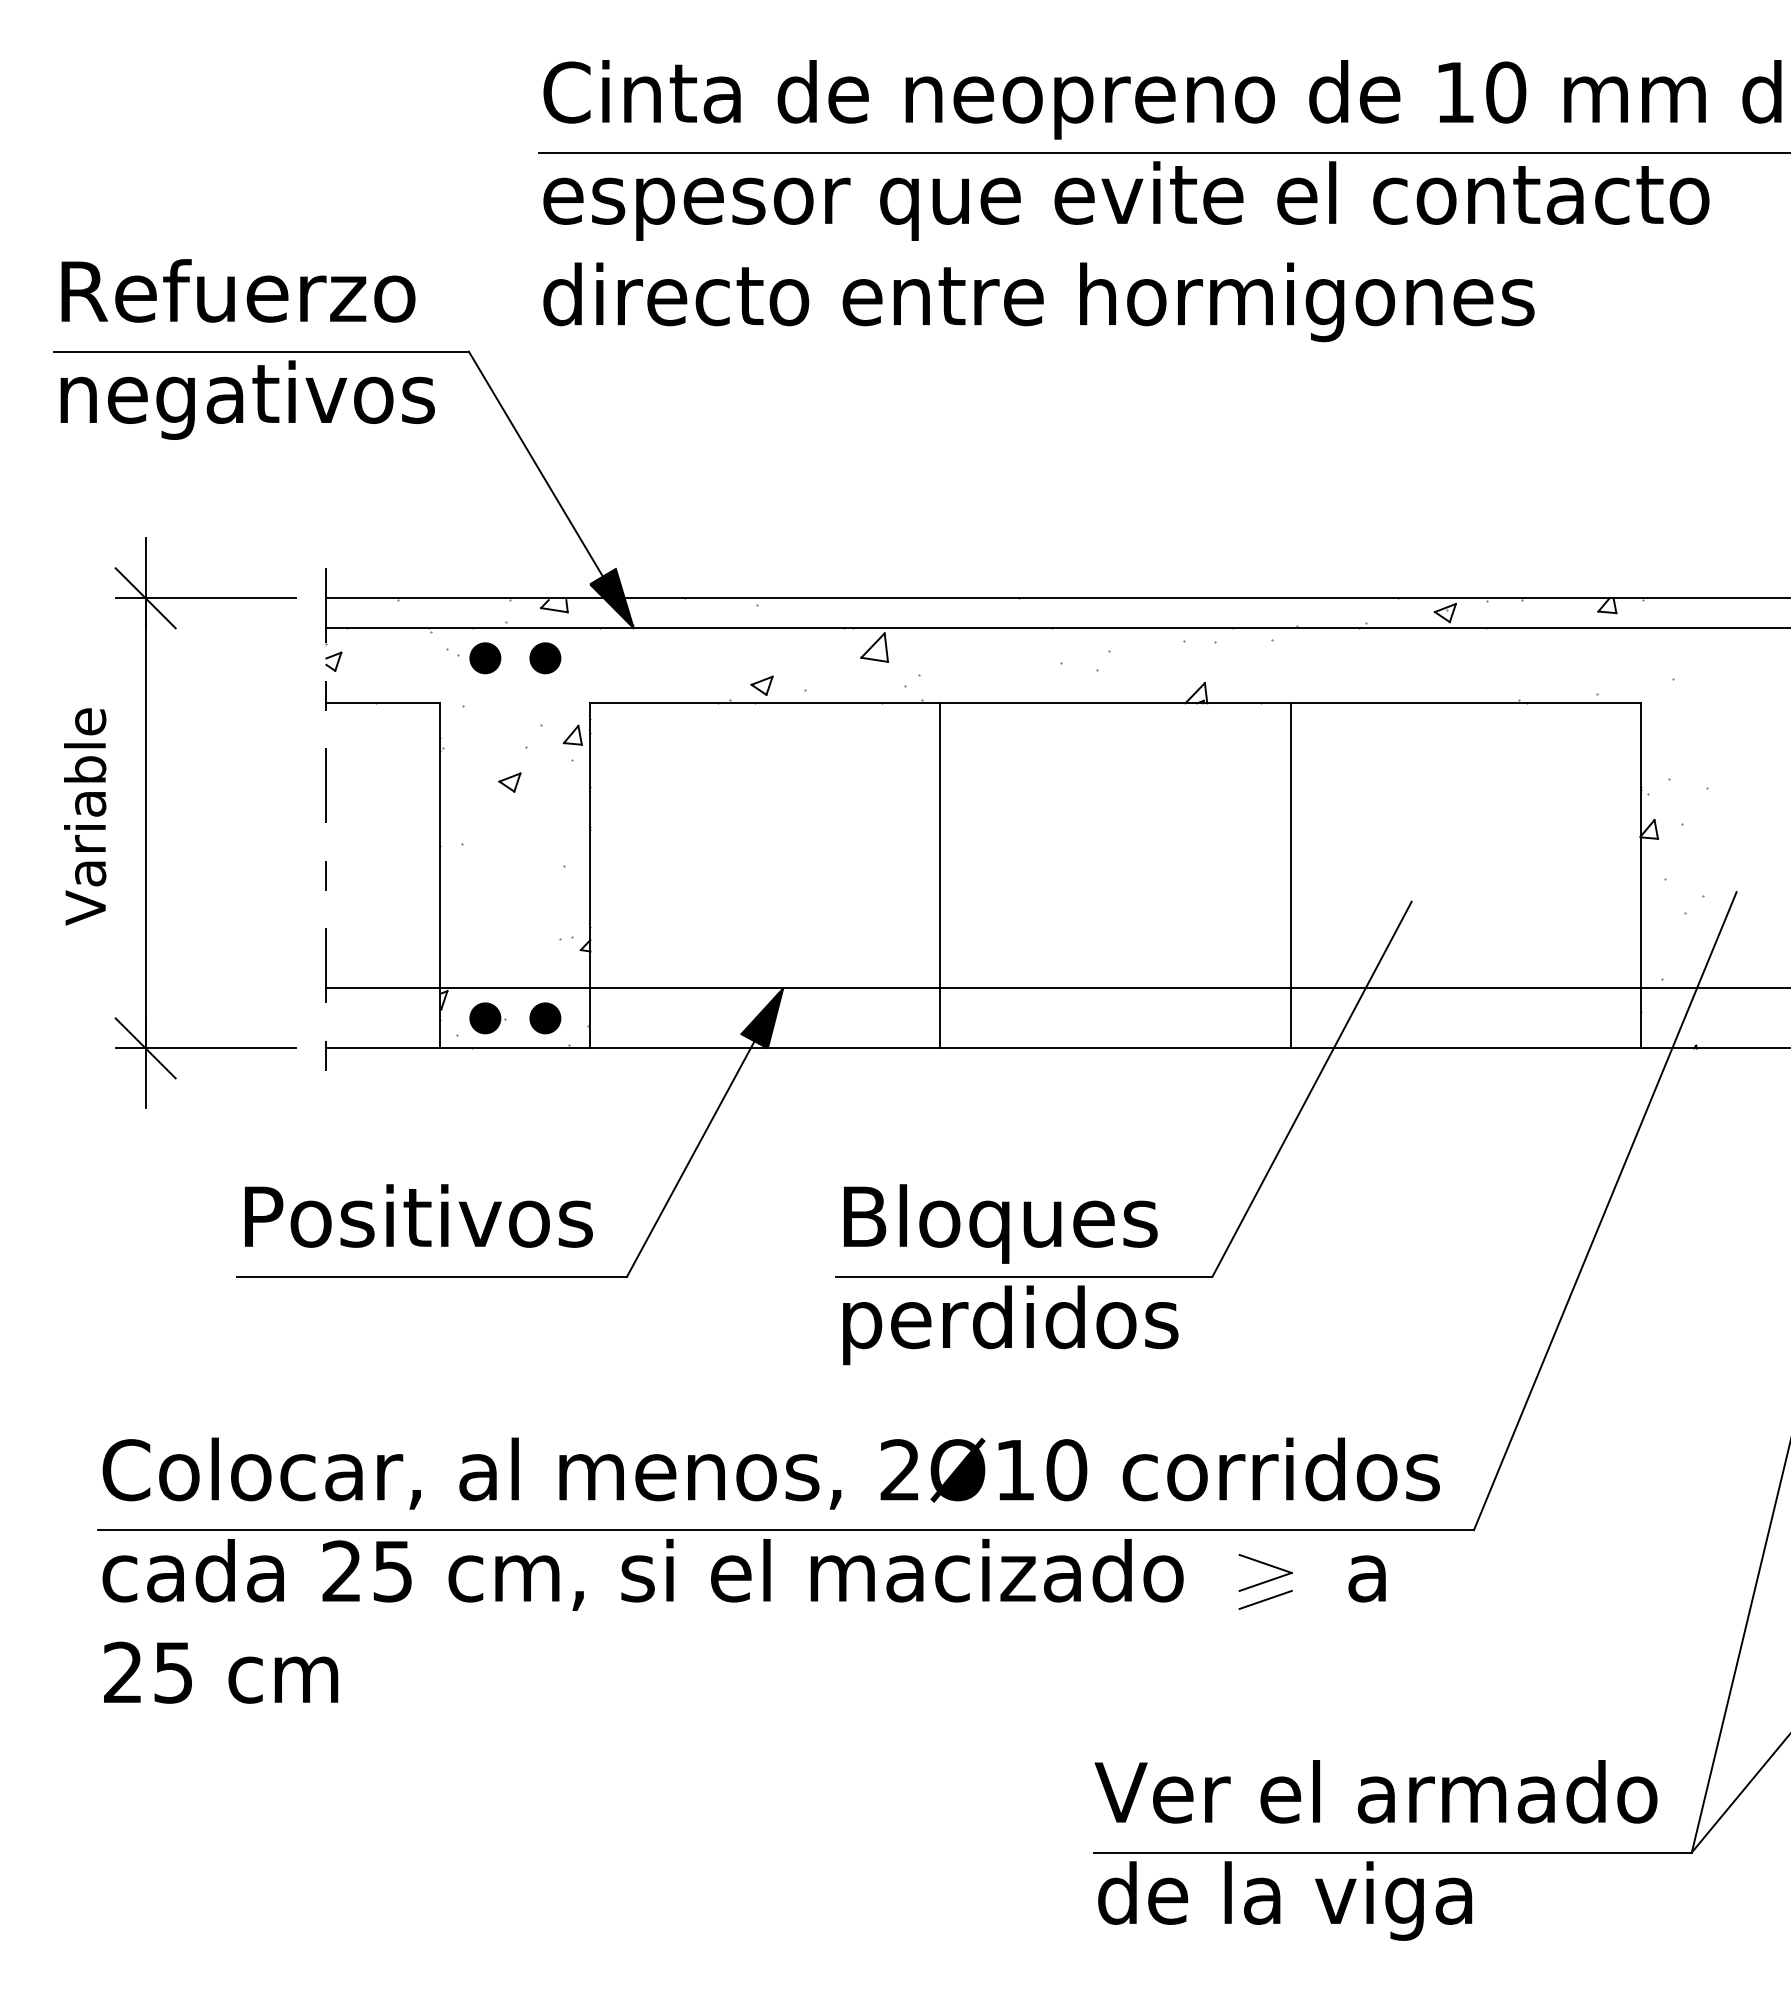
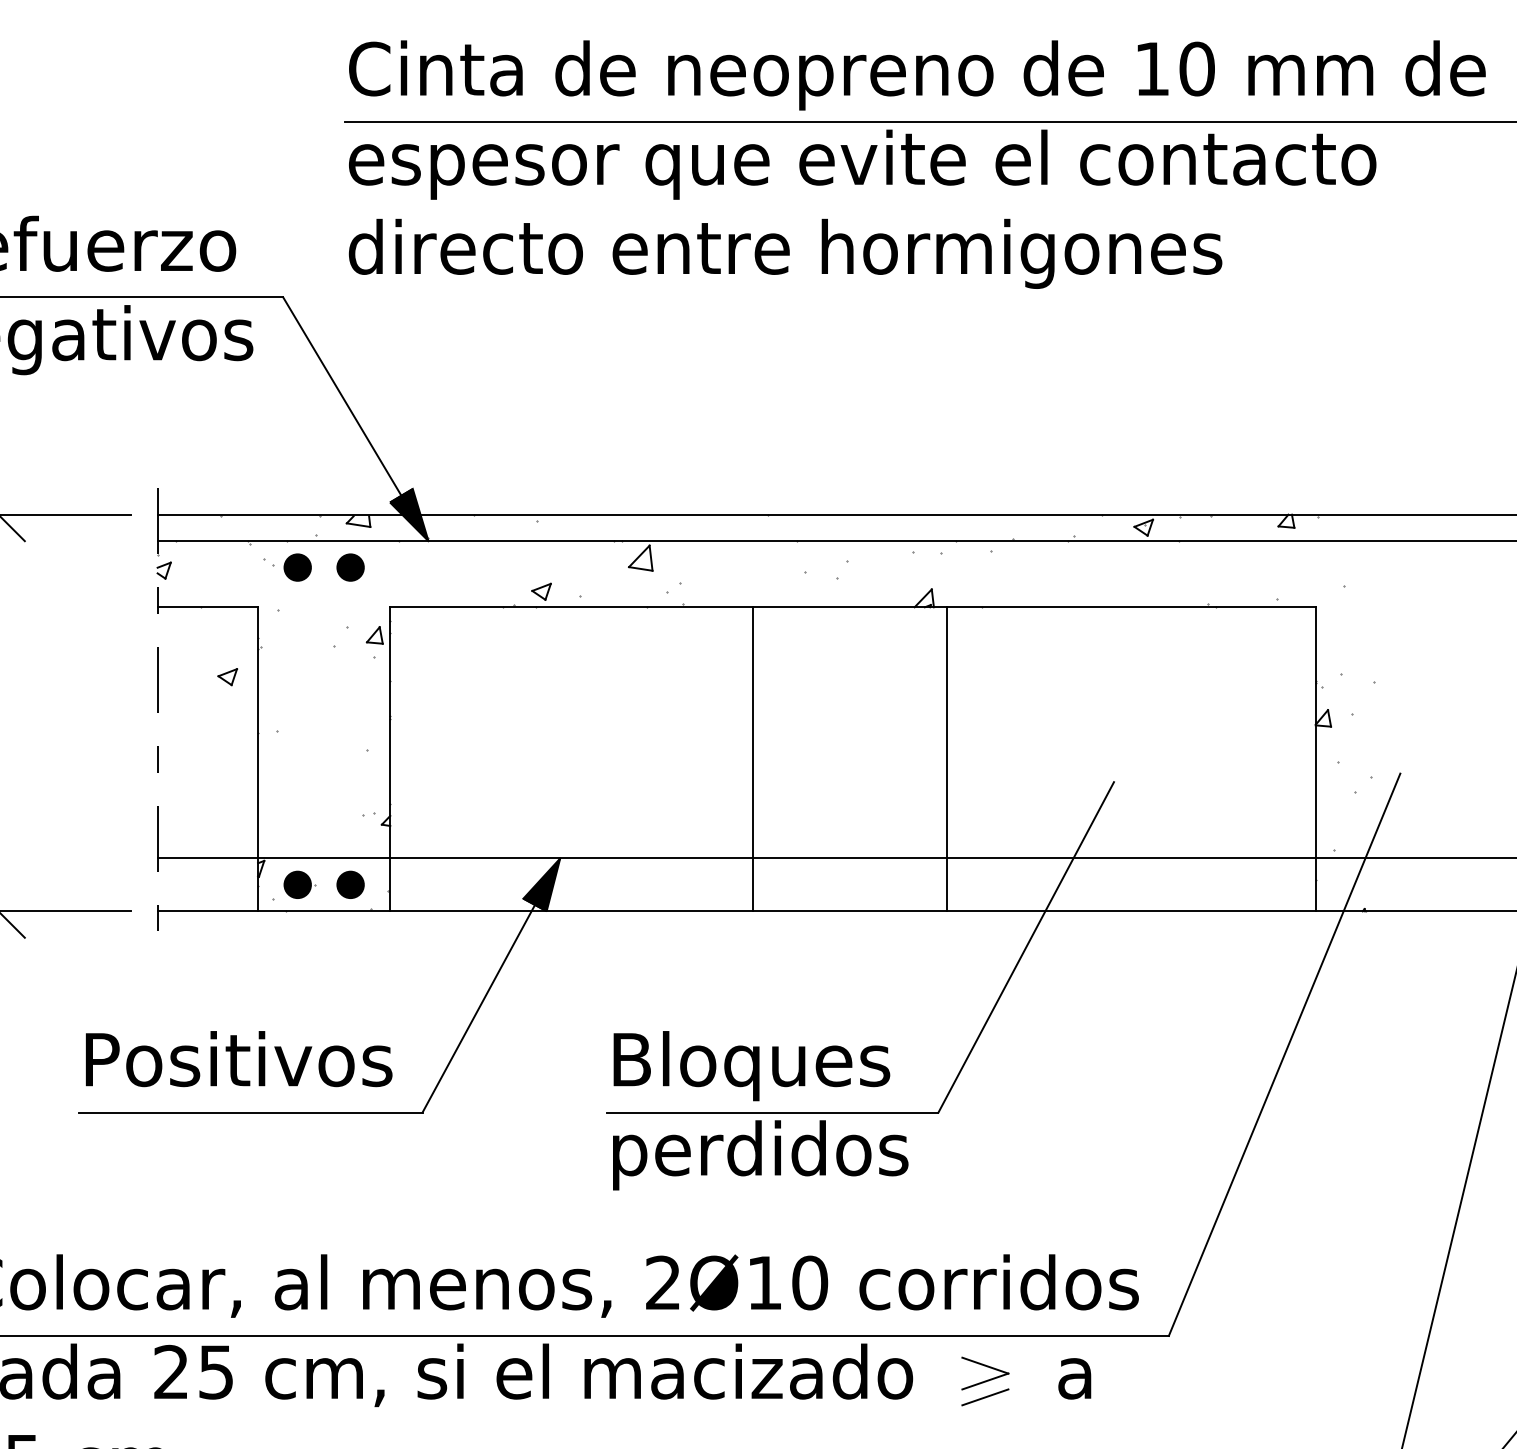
part: (509, 782) -> (227, 677), moved
line: (940, 875) -> (753, 758), moved
line: (1290, 875) -> (947, 758), moved

